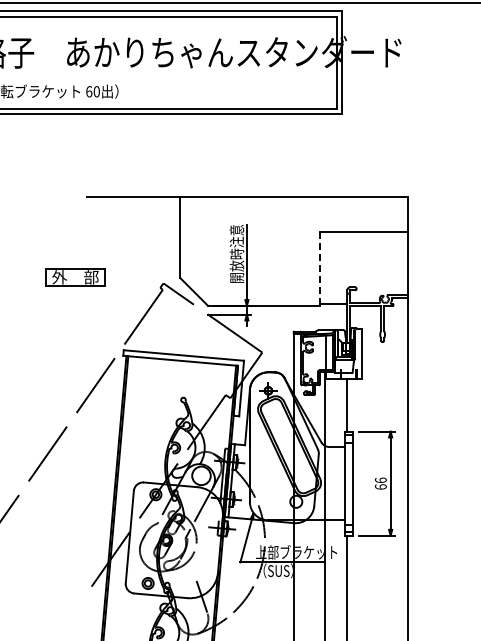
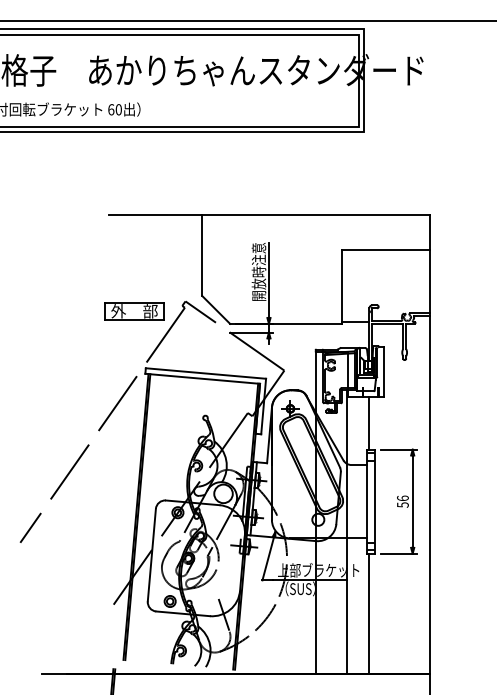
line: (319, 269) -> (341, 287), dashed -> solid
part: (75, 277) -> (134, 311), moved
text: (380, 486) -> (402, 504), 66 -> 56

